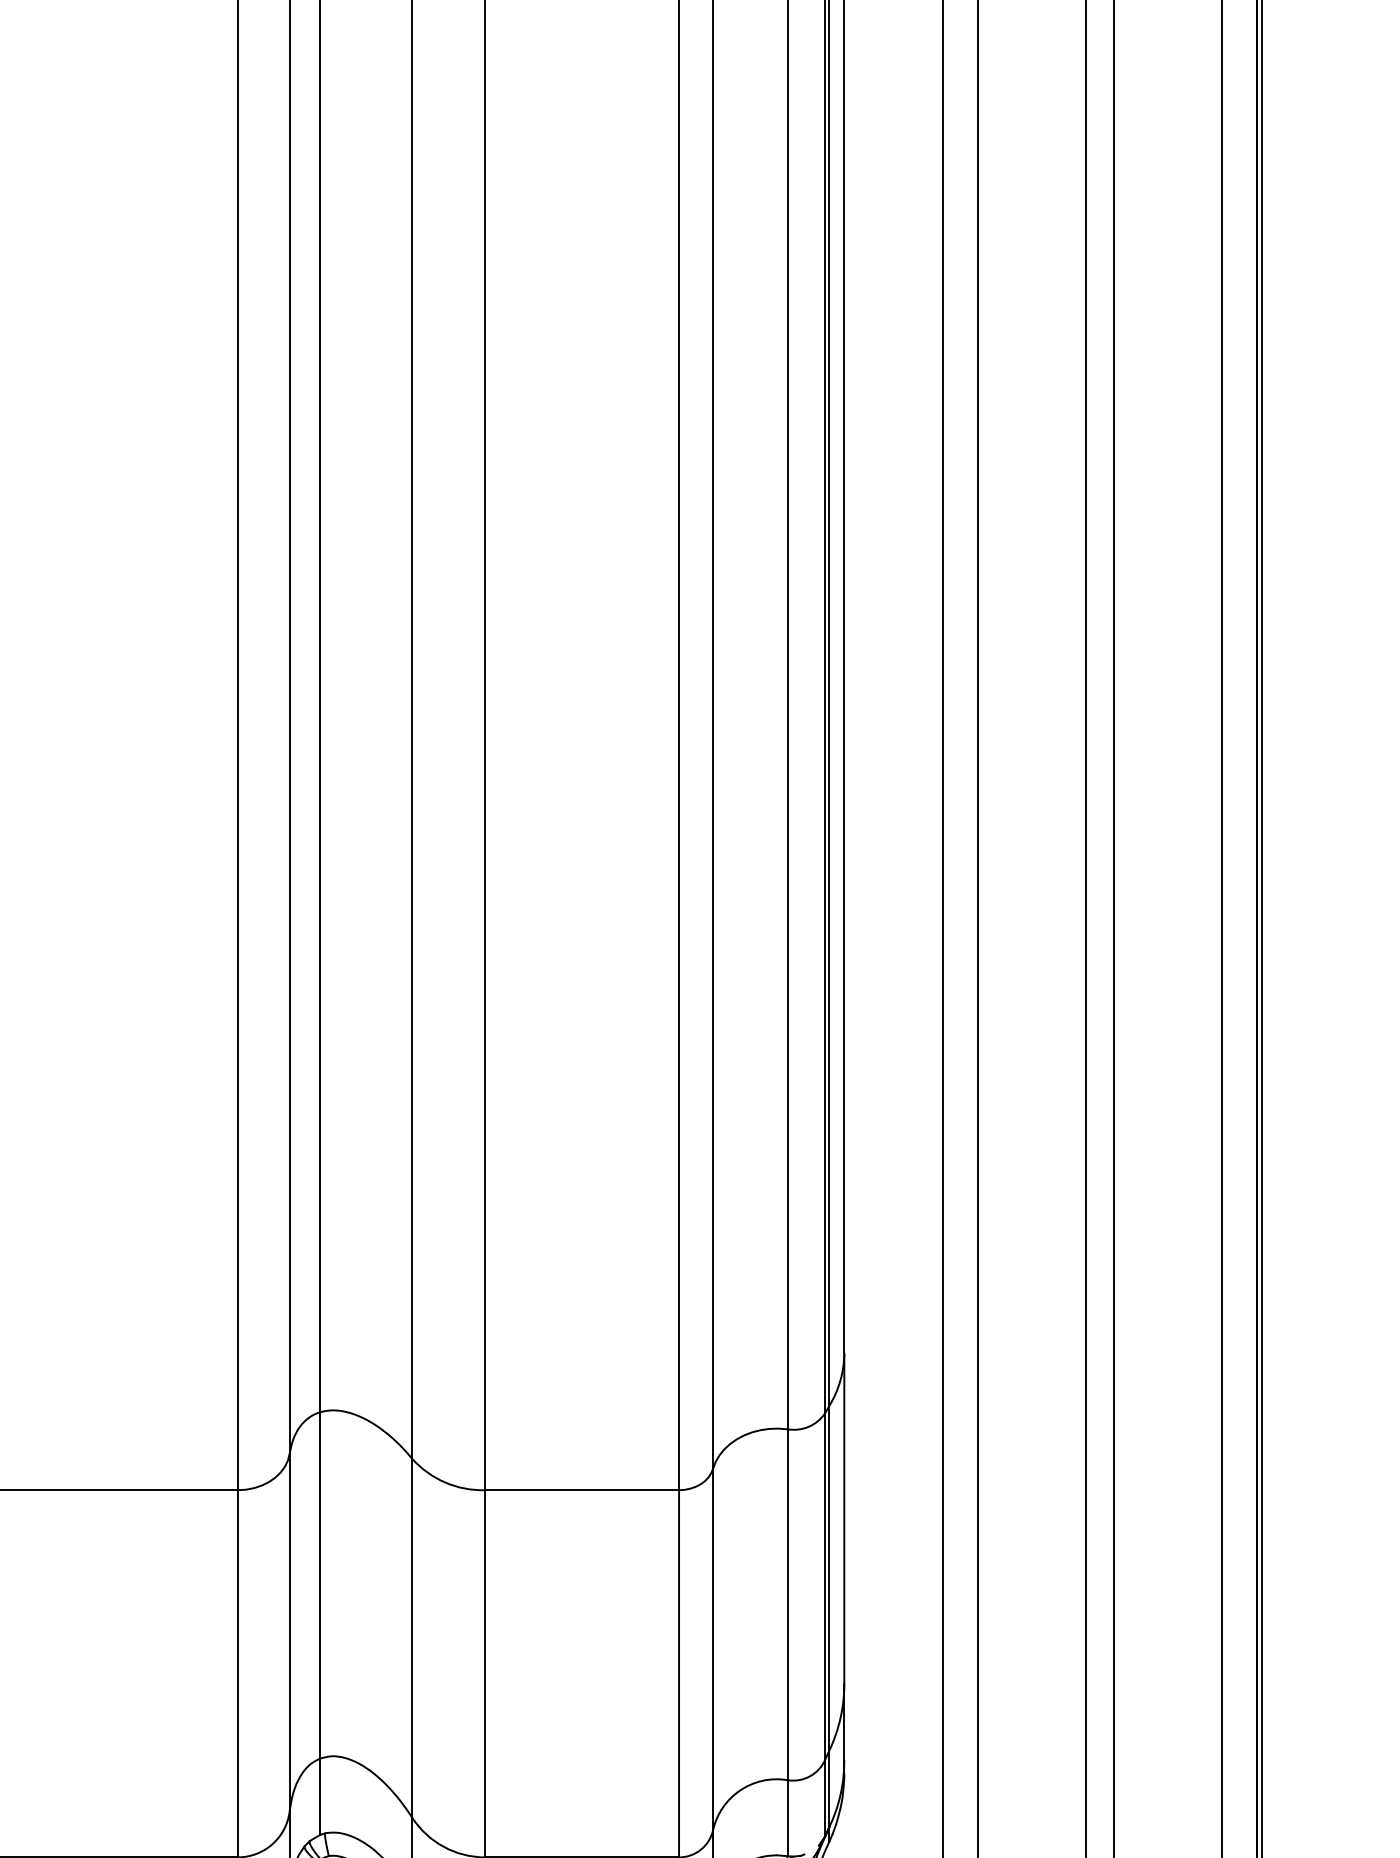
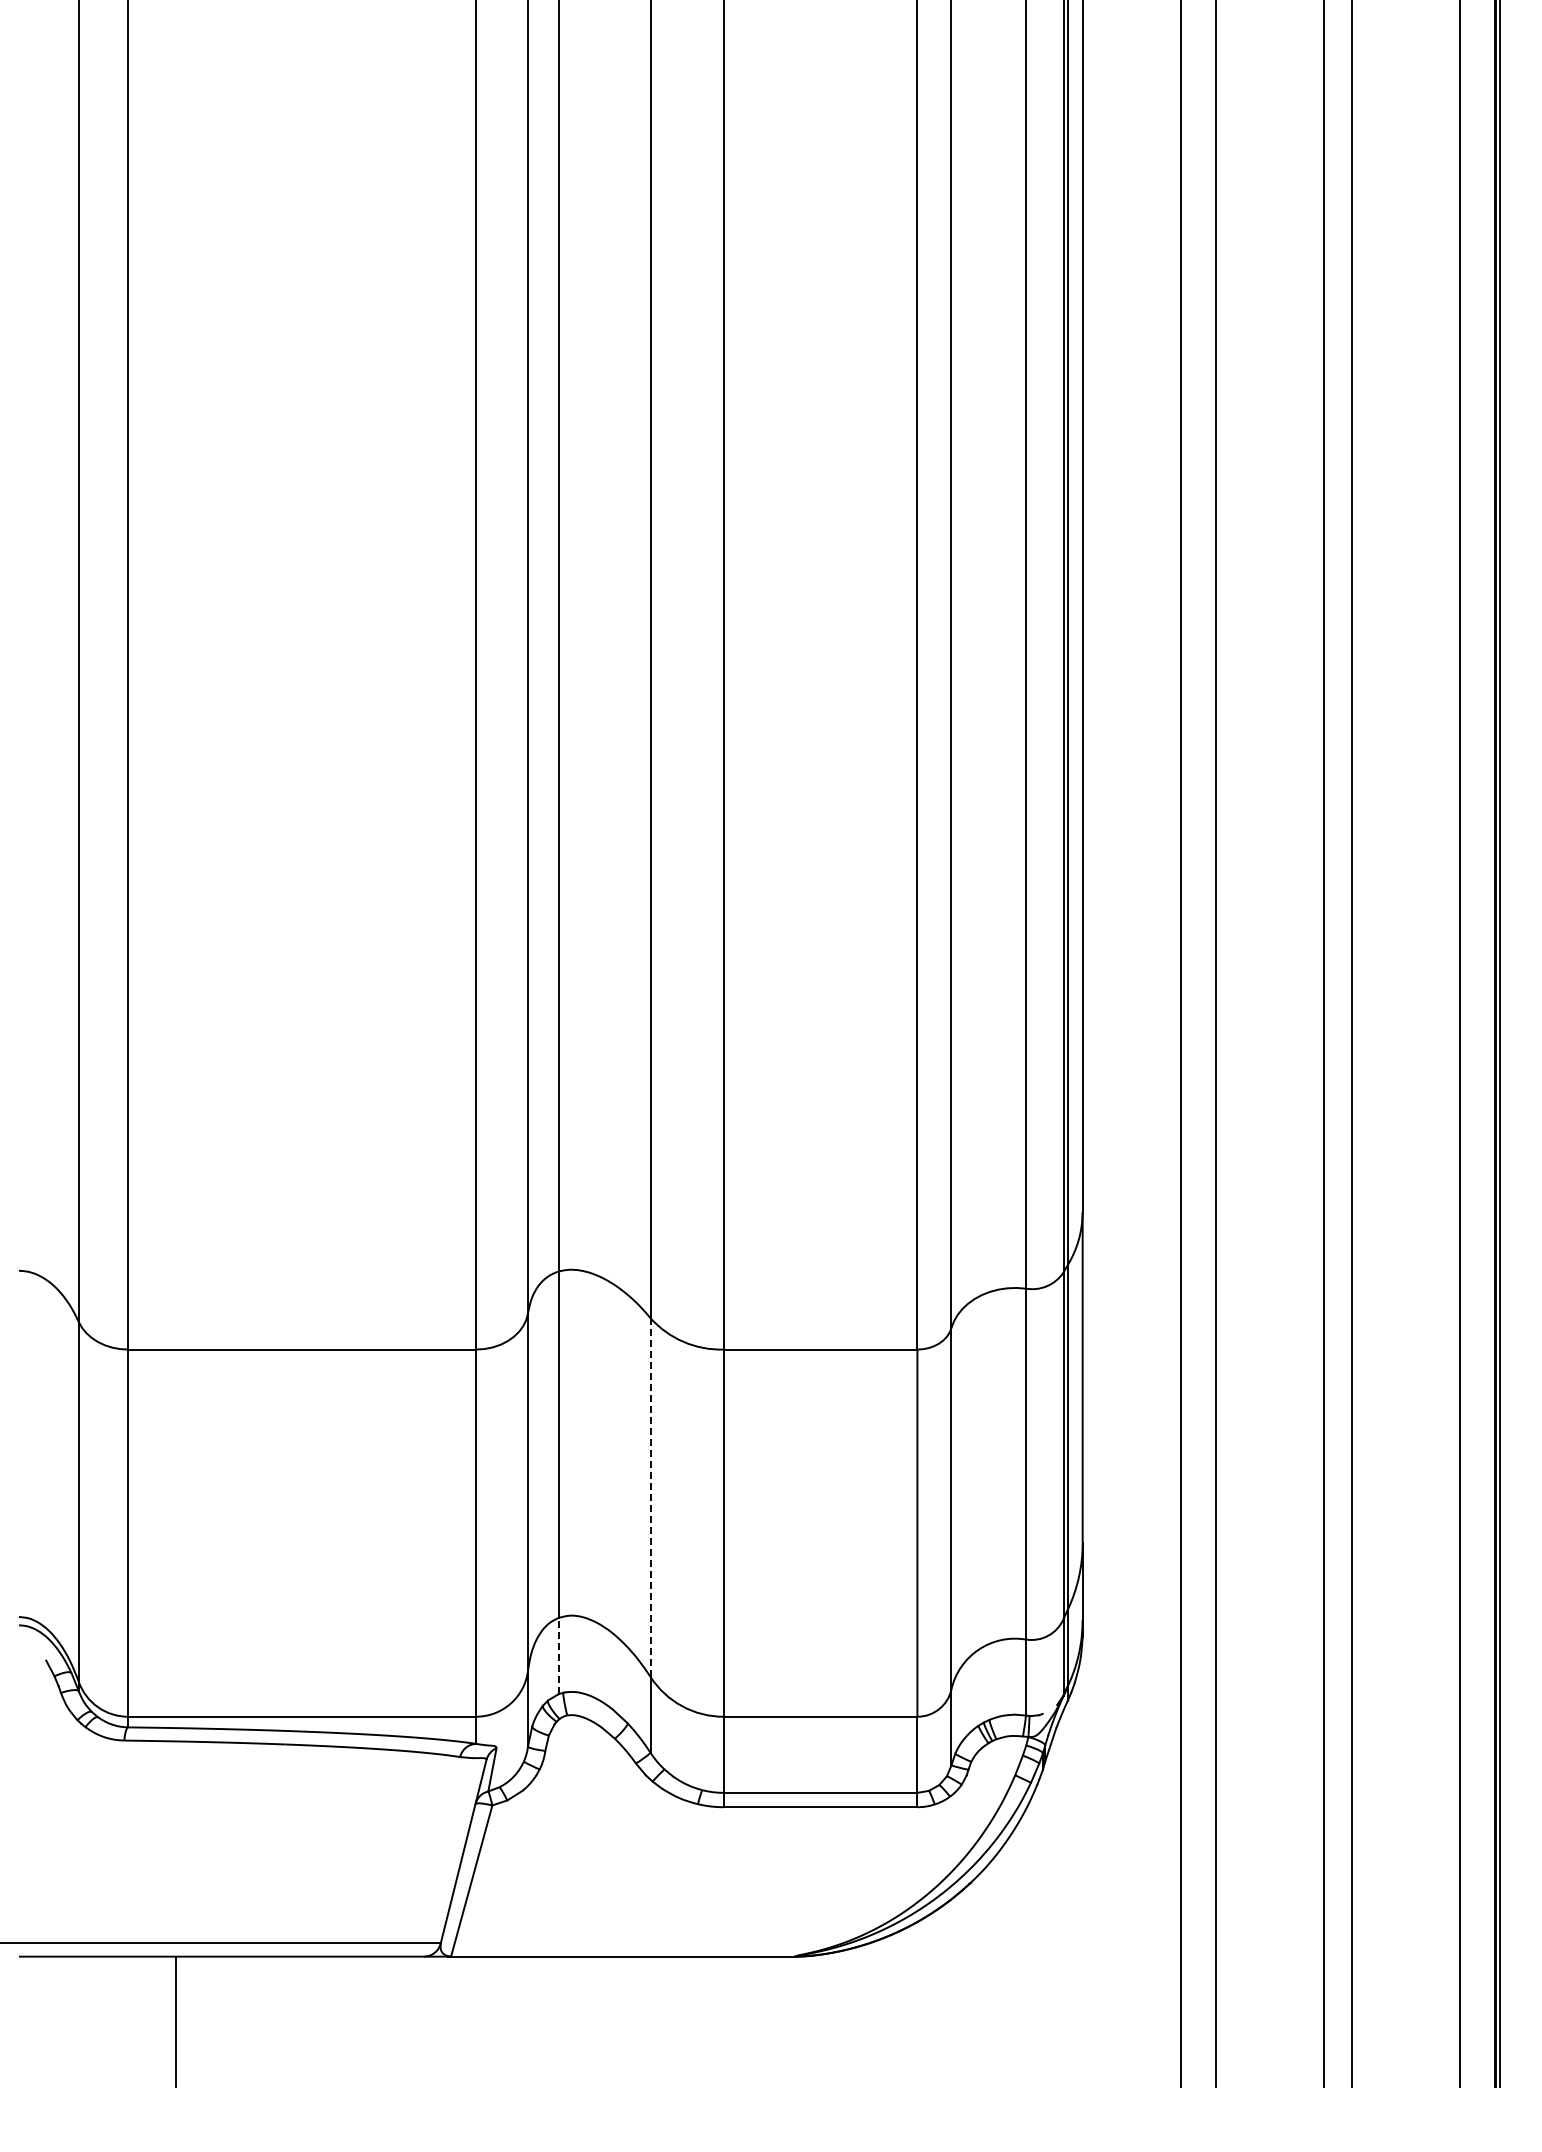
line: (412, 1639) -> (650, 1498), solid -> dashed
line: (320, 1796) -> (558, 1655), solid -> dashed

